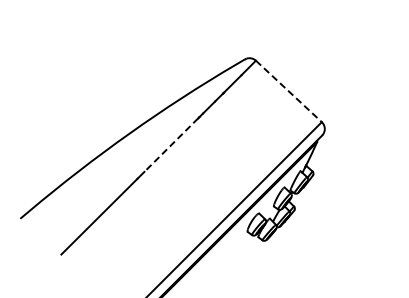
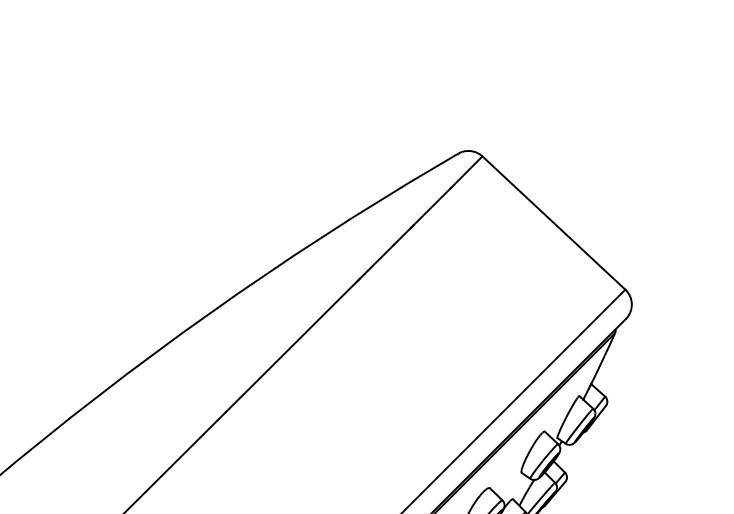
line: (289, 91) -> (555, 223), dashed -> solid
line: (171, 145) -> (299, 340), dashed -> solid

